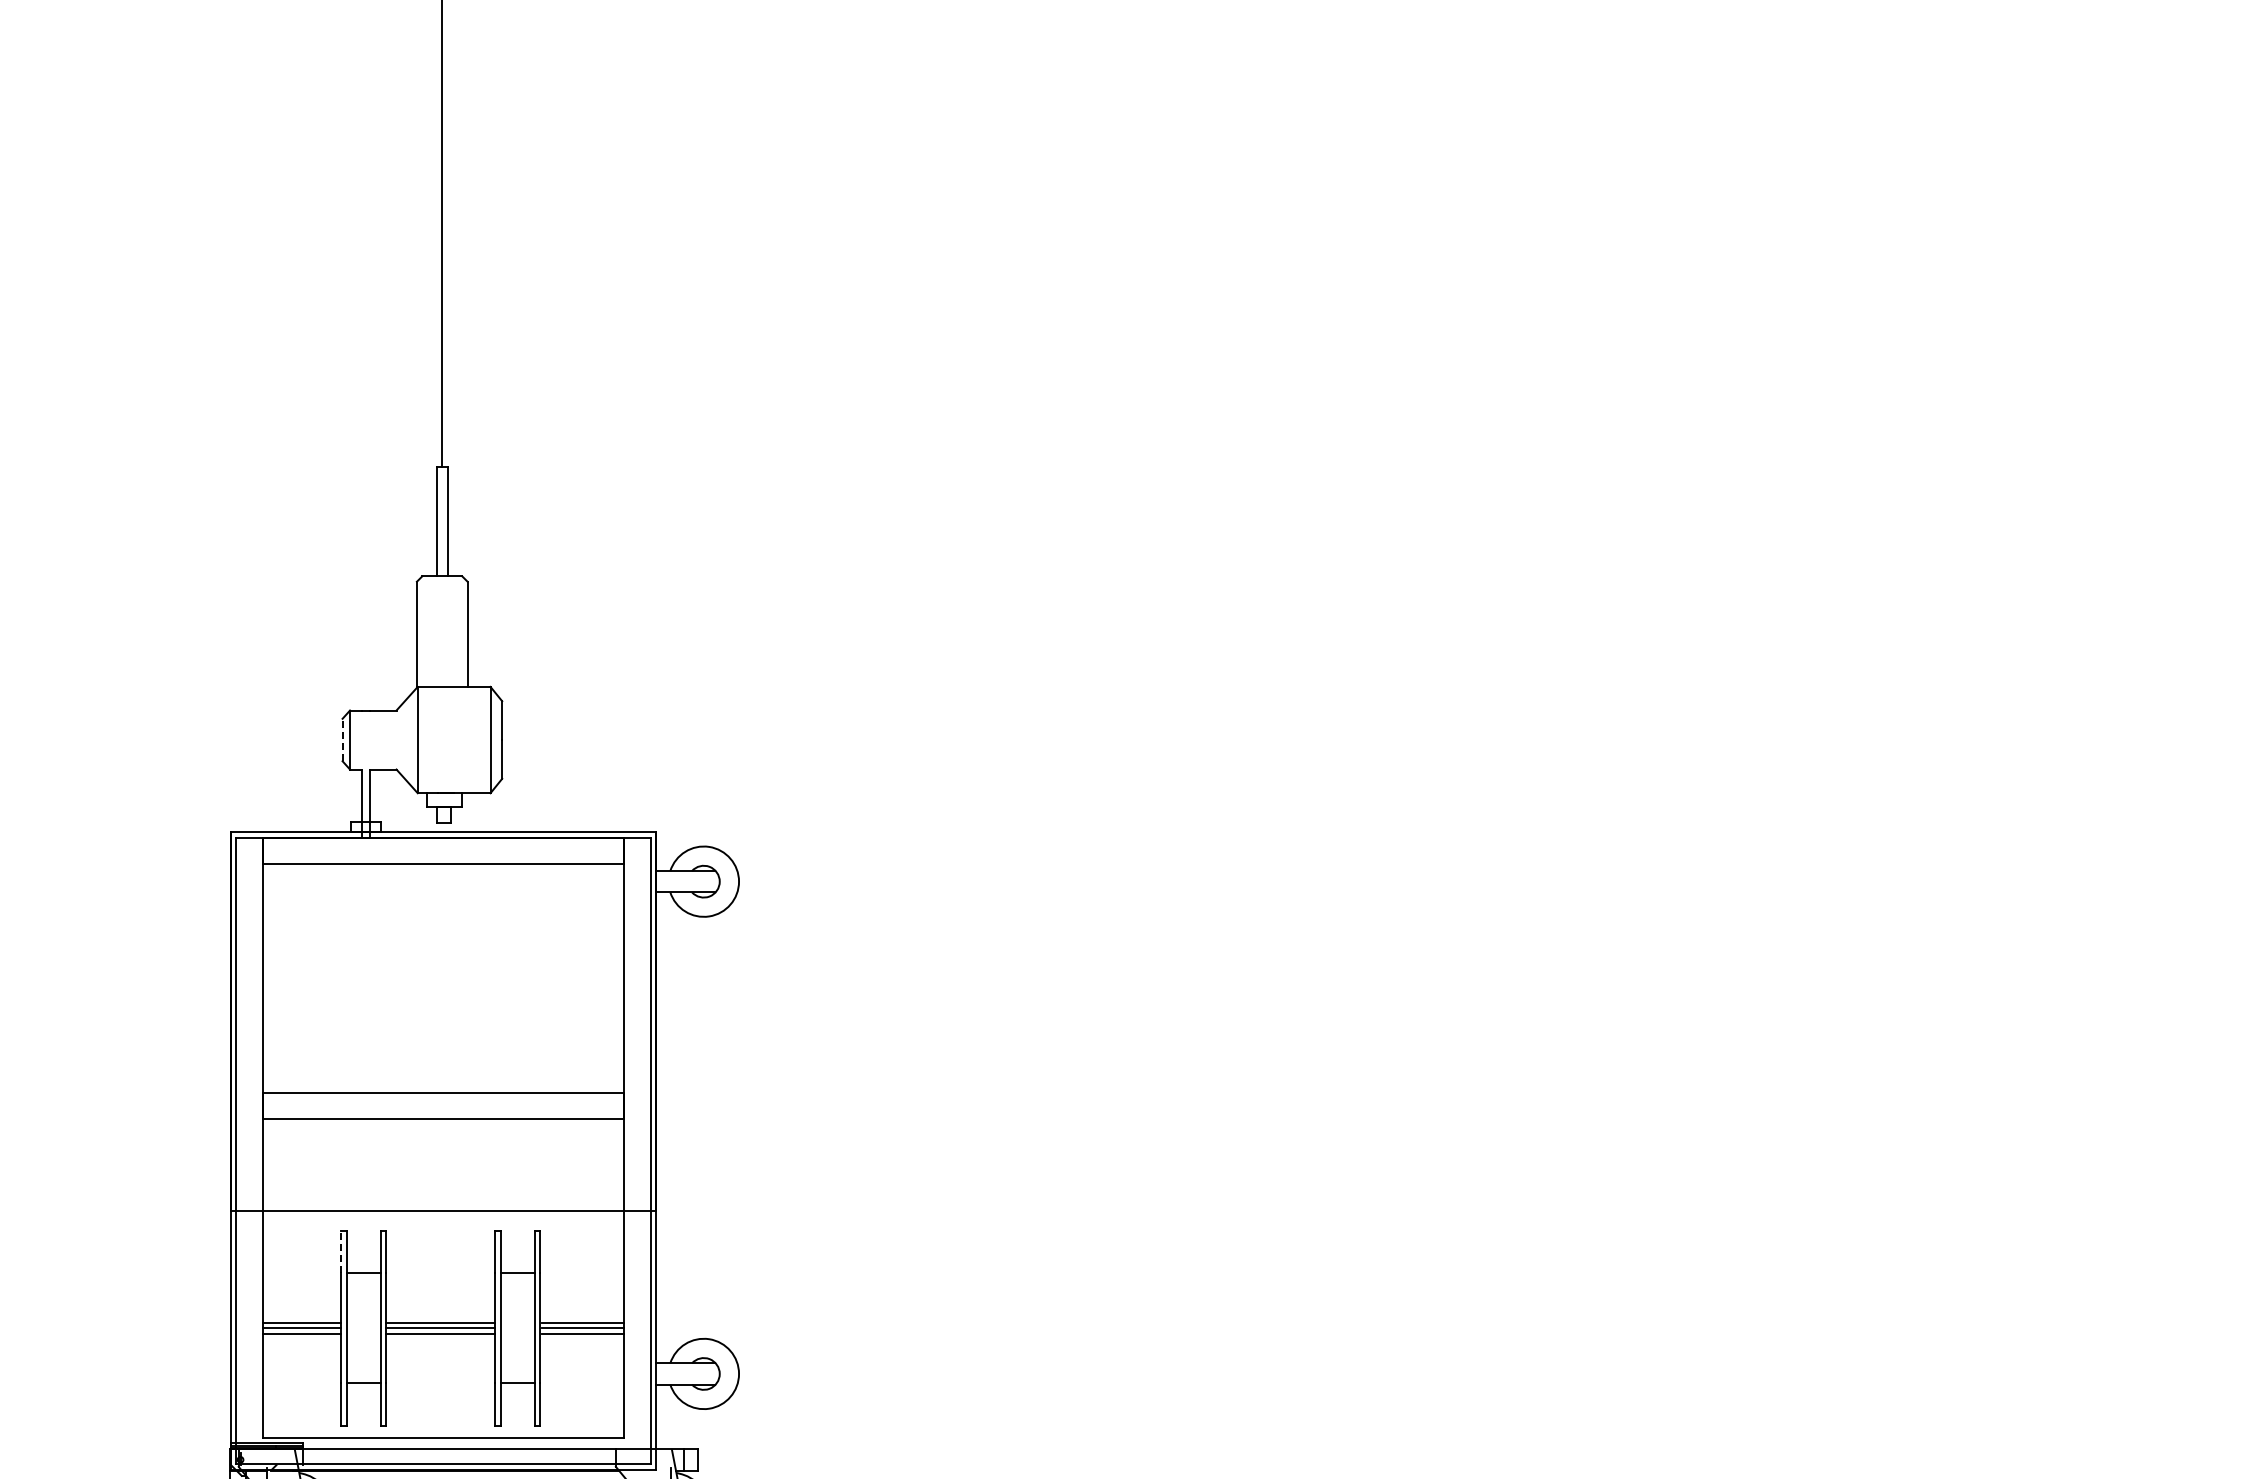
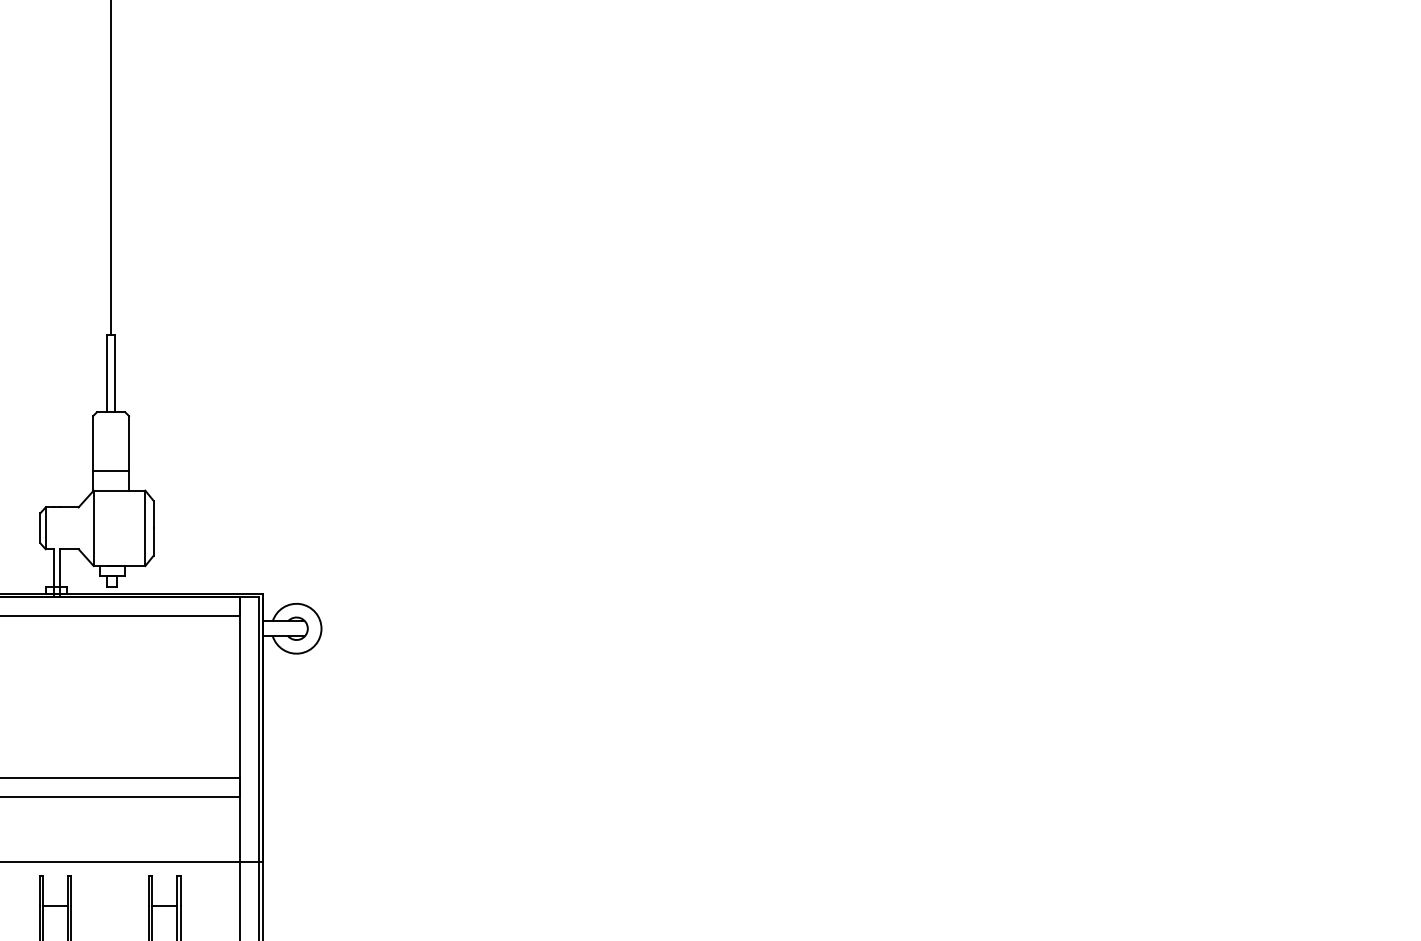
line: (441, 659) -> (110, 471), added
line: (342, 739) -> (40, 527), dashed -> solid
line: (341, 1251) -> (39, 890), dashed -> solid

